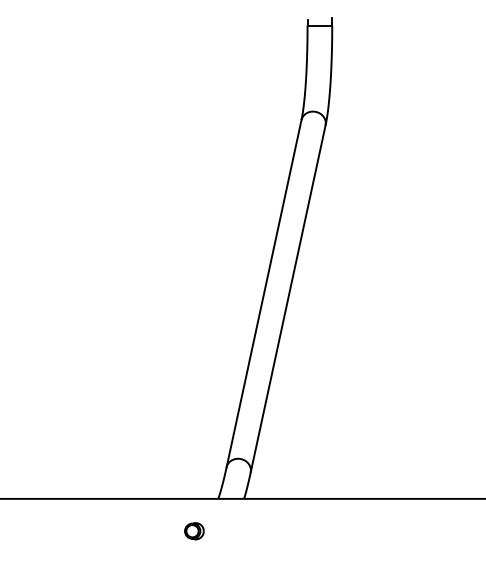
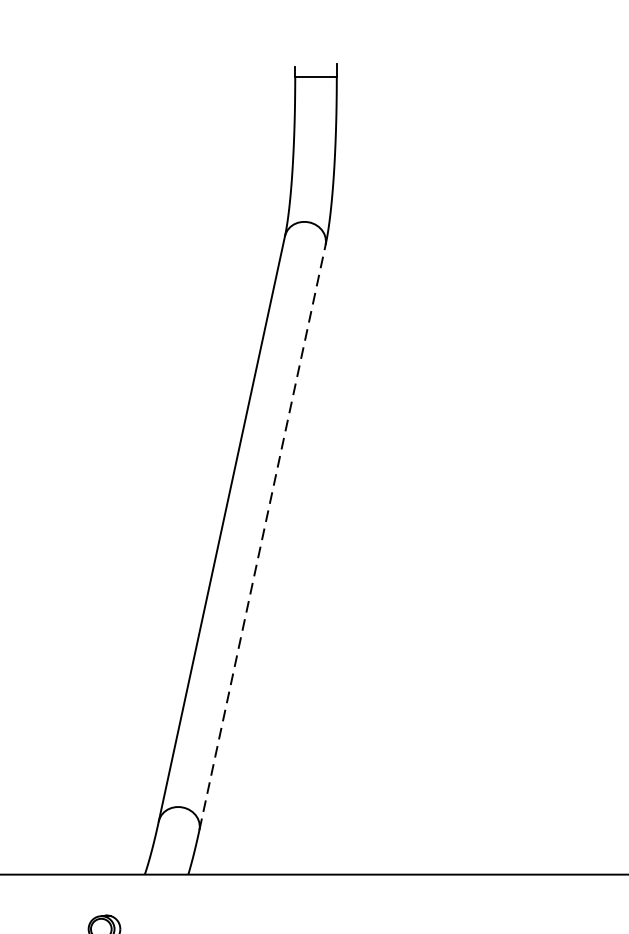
line: (288, 298) -> (263, 536), solid -> dashed

